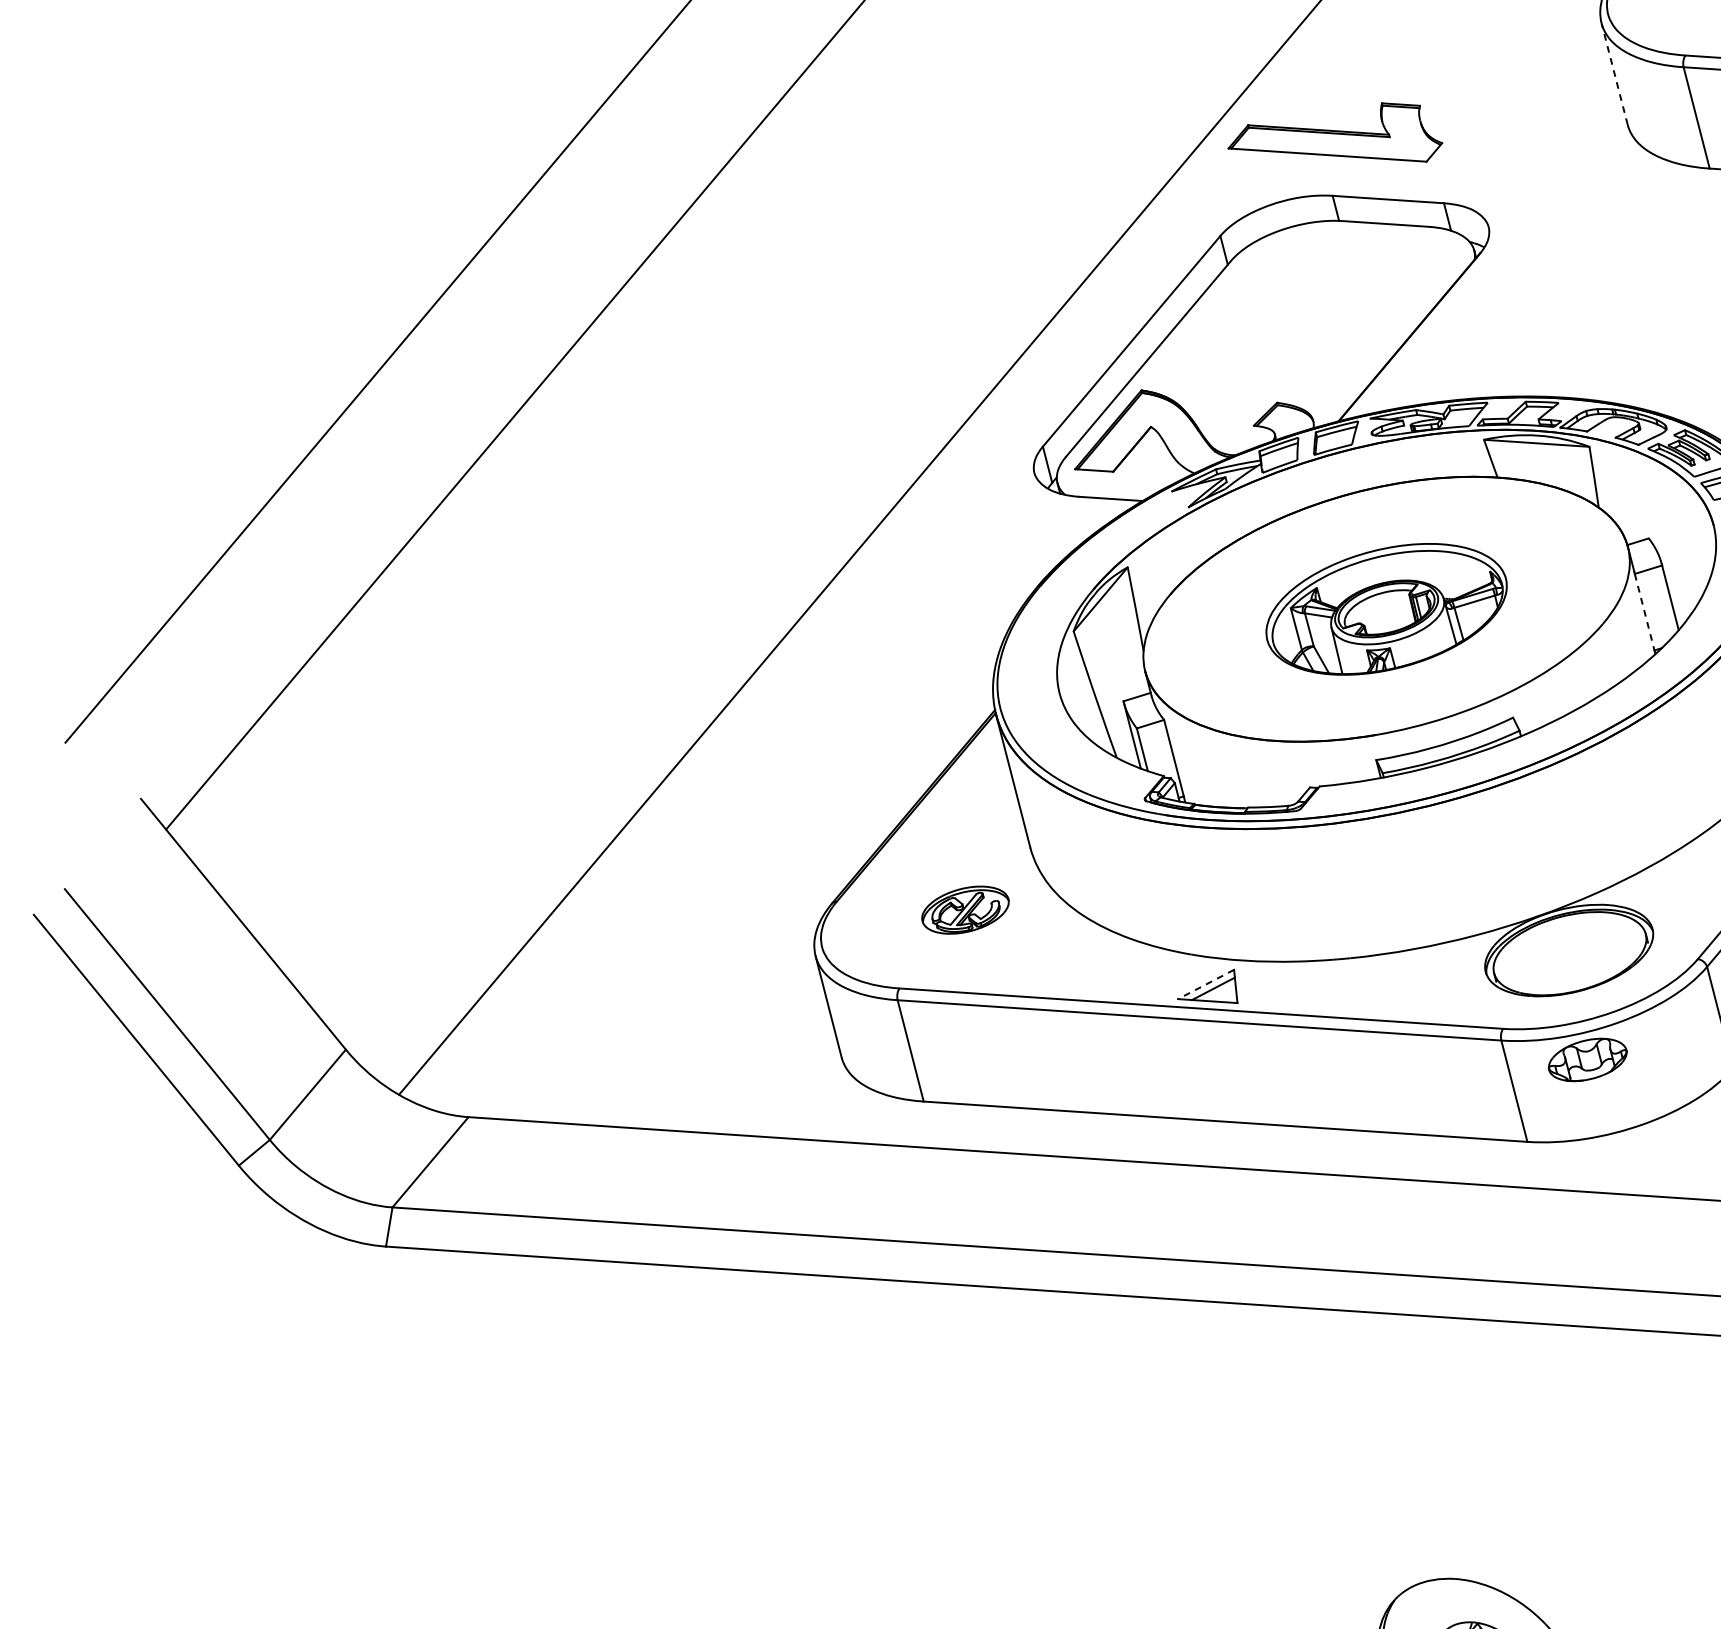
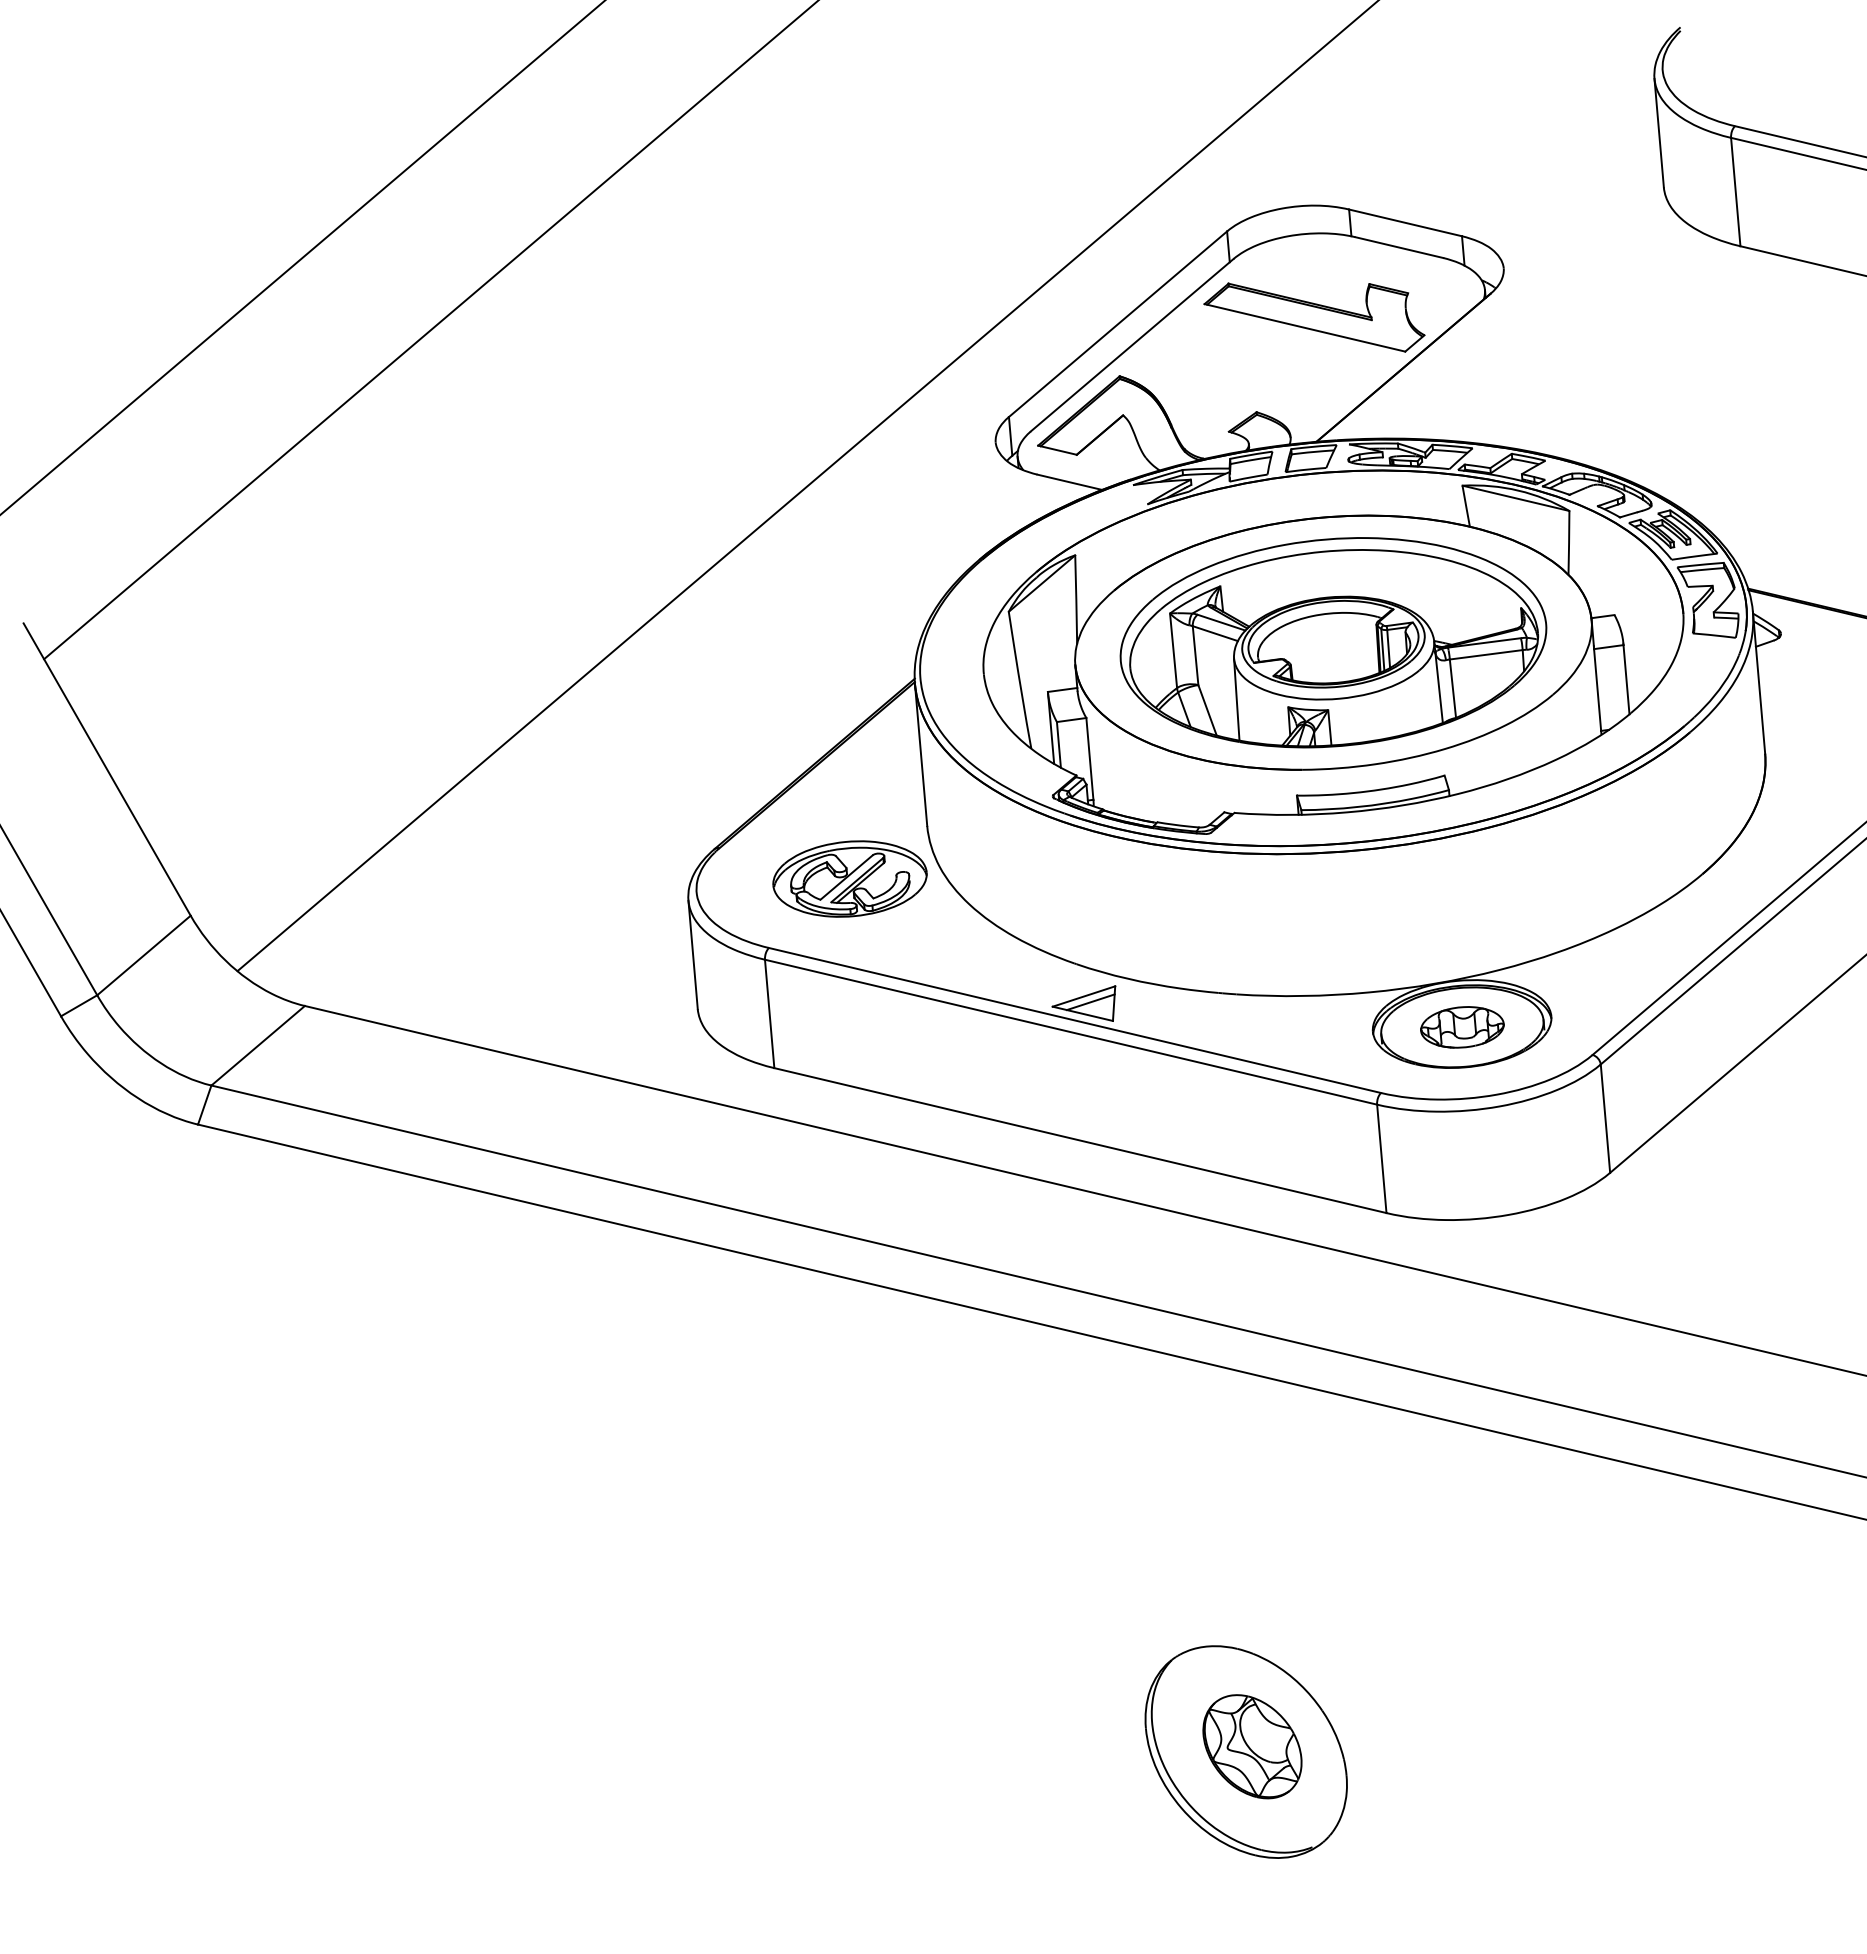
line: (1614, 73) -> (1659, 132), dashed -> solid
part: (1335, 143) -> (1314, 317), moved
part: (1386, 609) -> (1333, 642), size x1.67
line: (1644, 612) -> (1597, 690), dashed -> solid
part: (964, 909) -> (849, 878), size x1.67
line: (1205, 984) -> (1083, 996), dashed -> solid
part: (1587, 1060) -> (1462, 1027), moved

